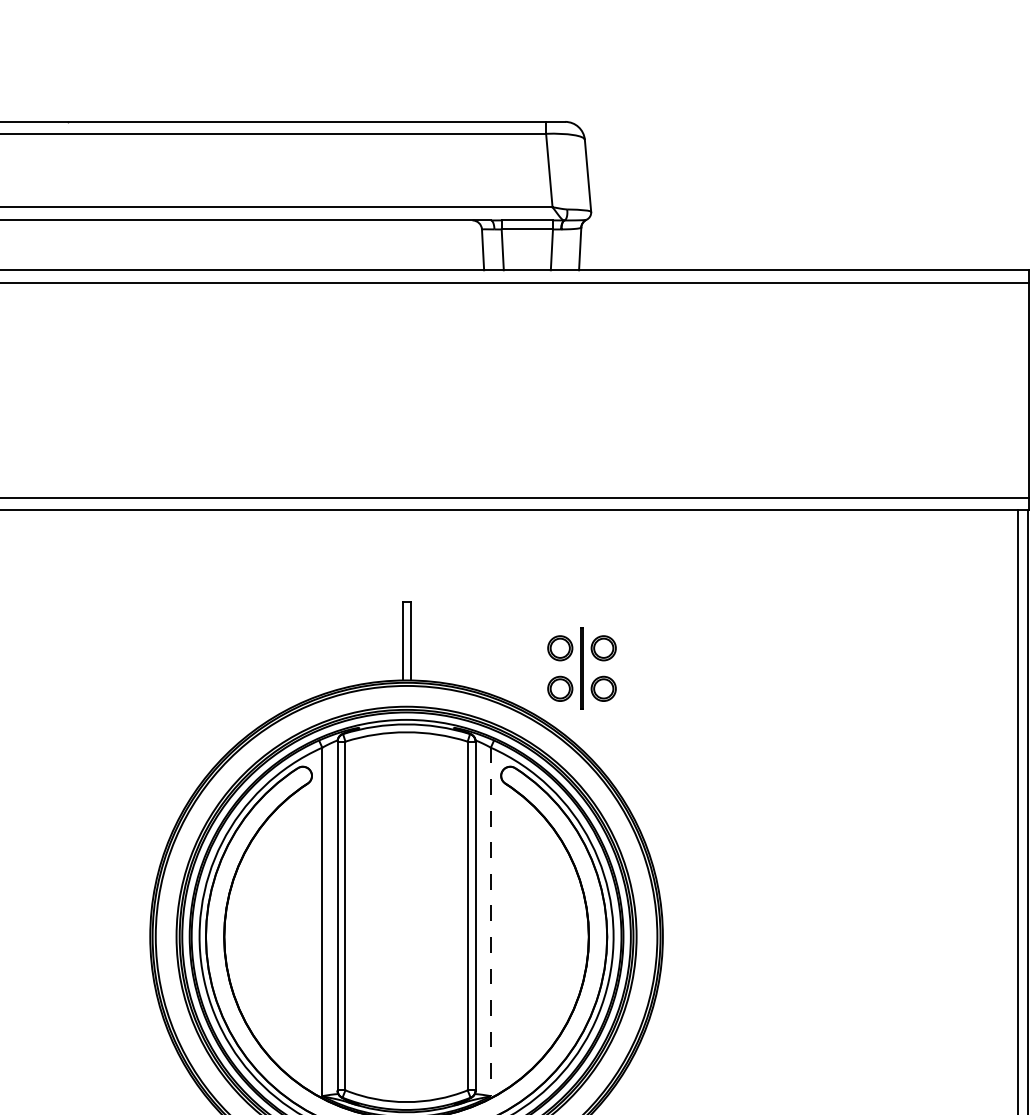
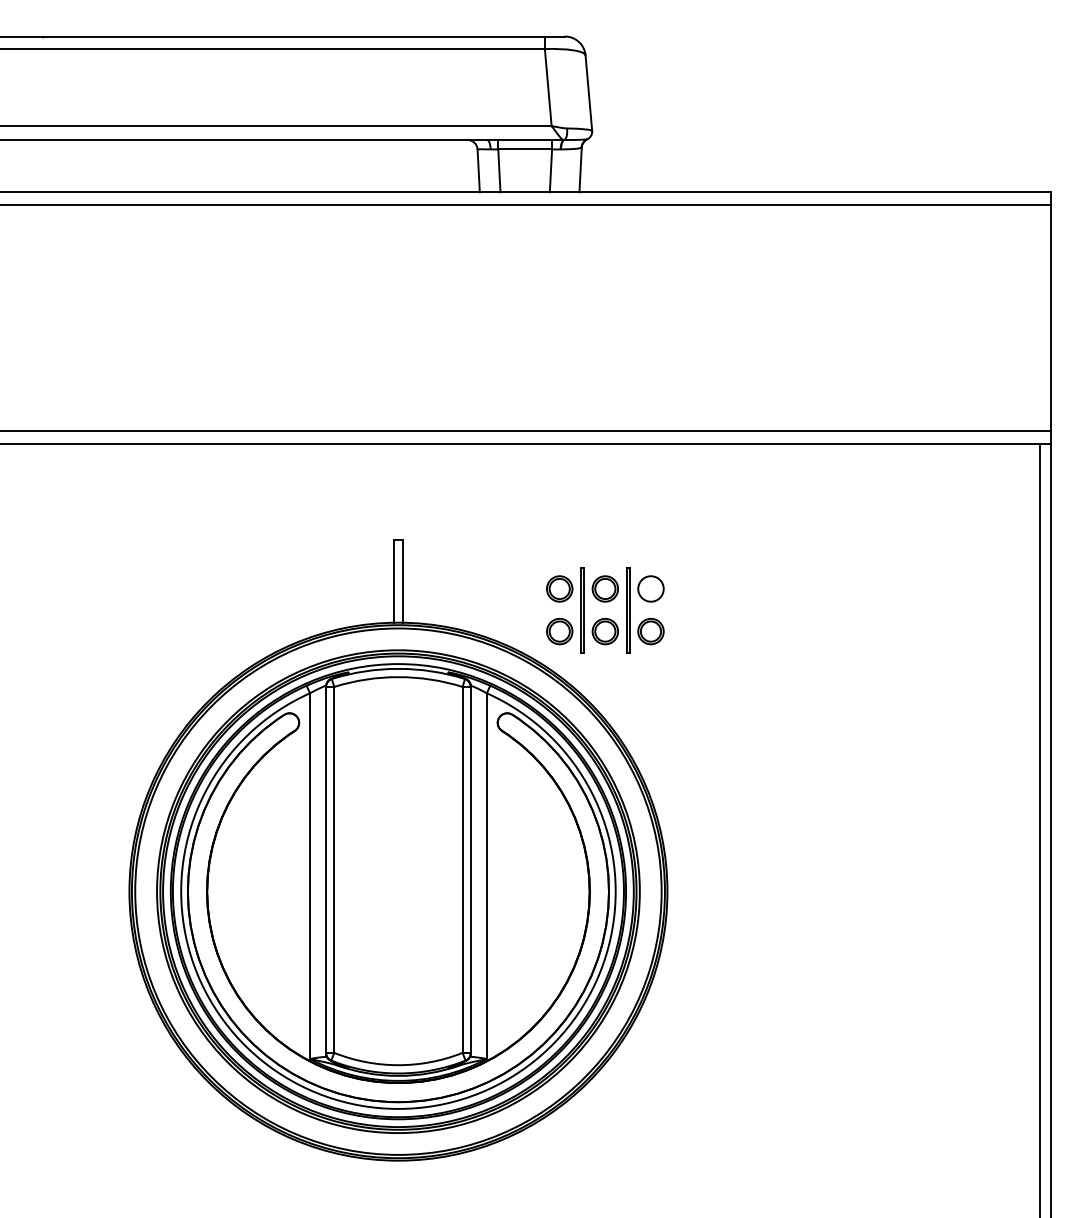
part: (642, 676) -> (646, 618), added
line: (490, 922) -> (486, 876), dashed -> solid

